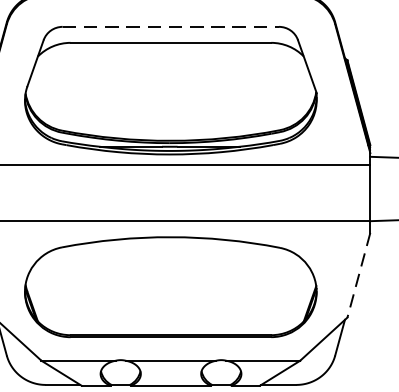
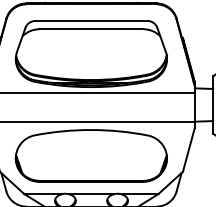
line: (170, 25) -> (91, 20), dashed -> solid
line: (358, 274) -> (188, 149), dashed -> solid

